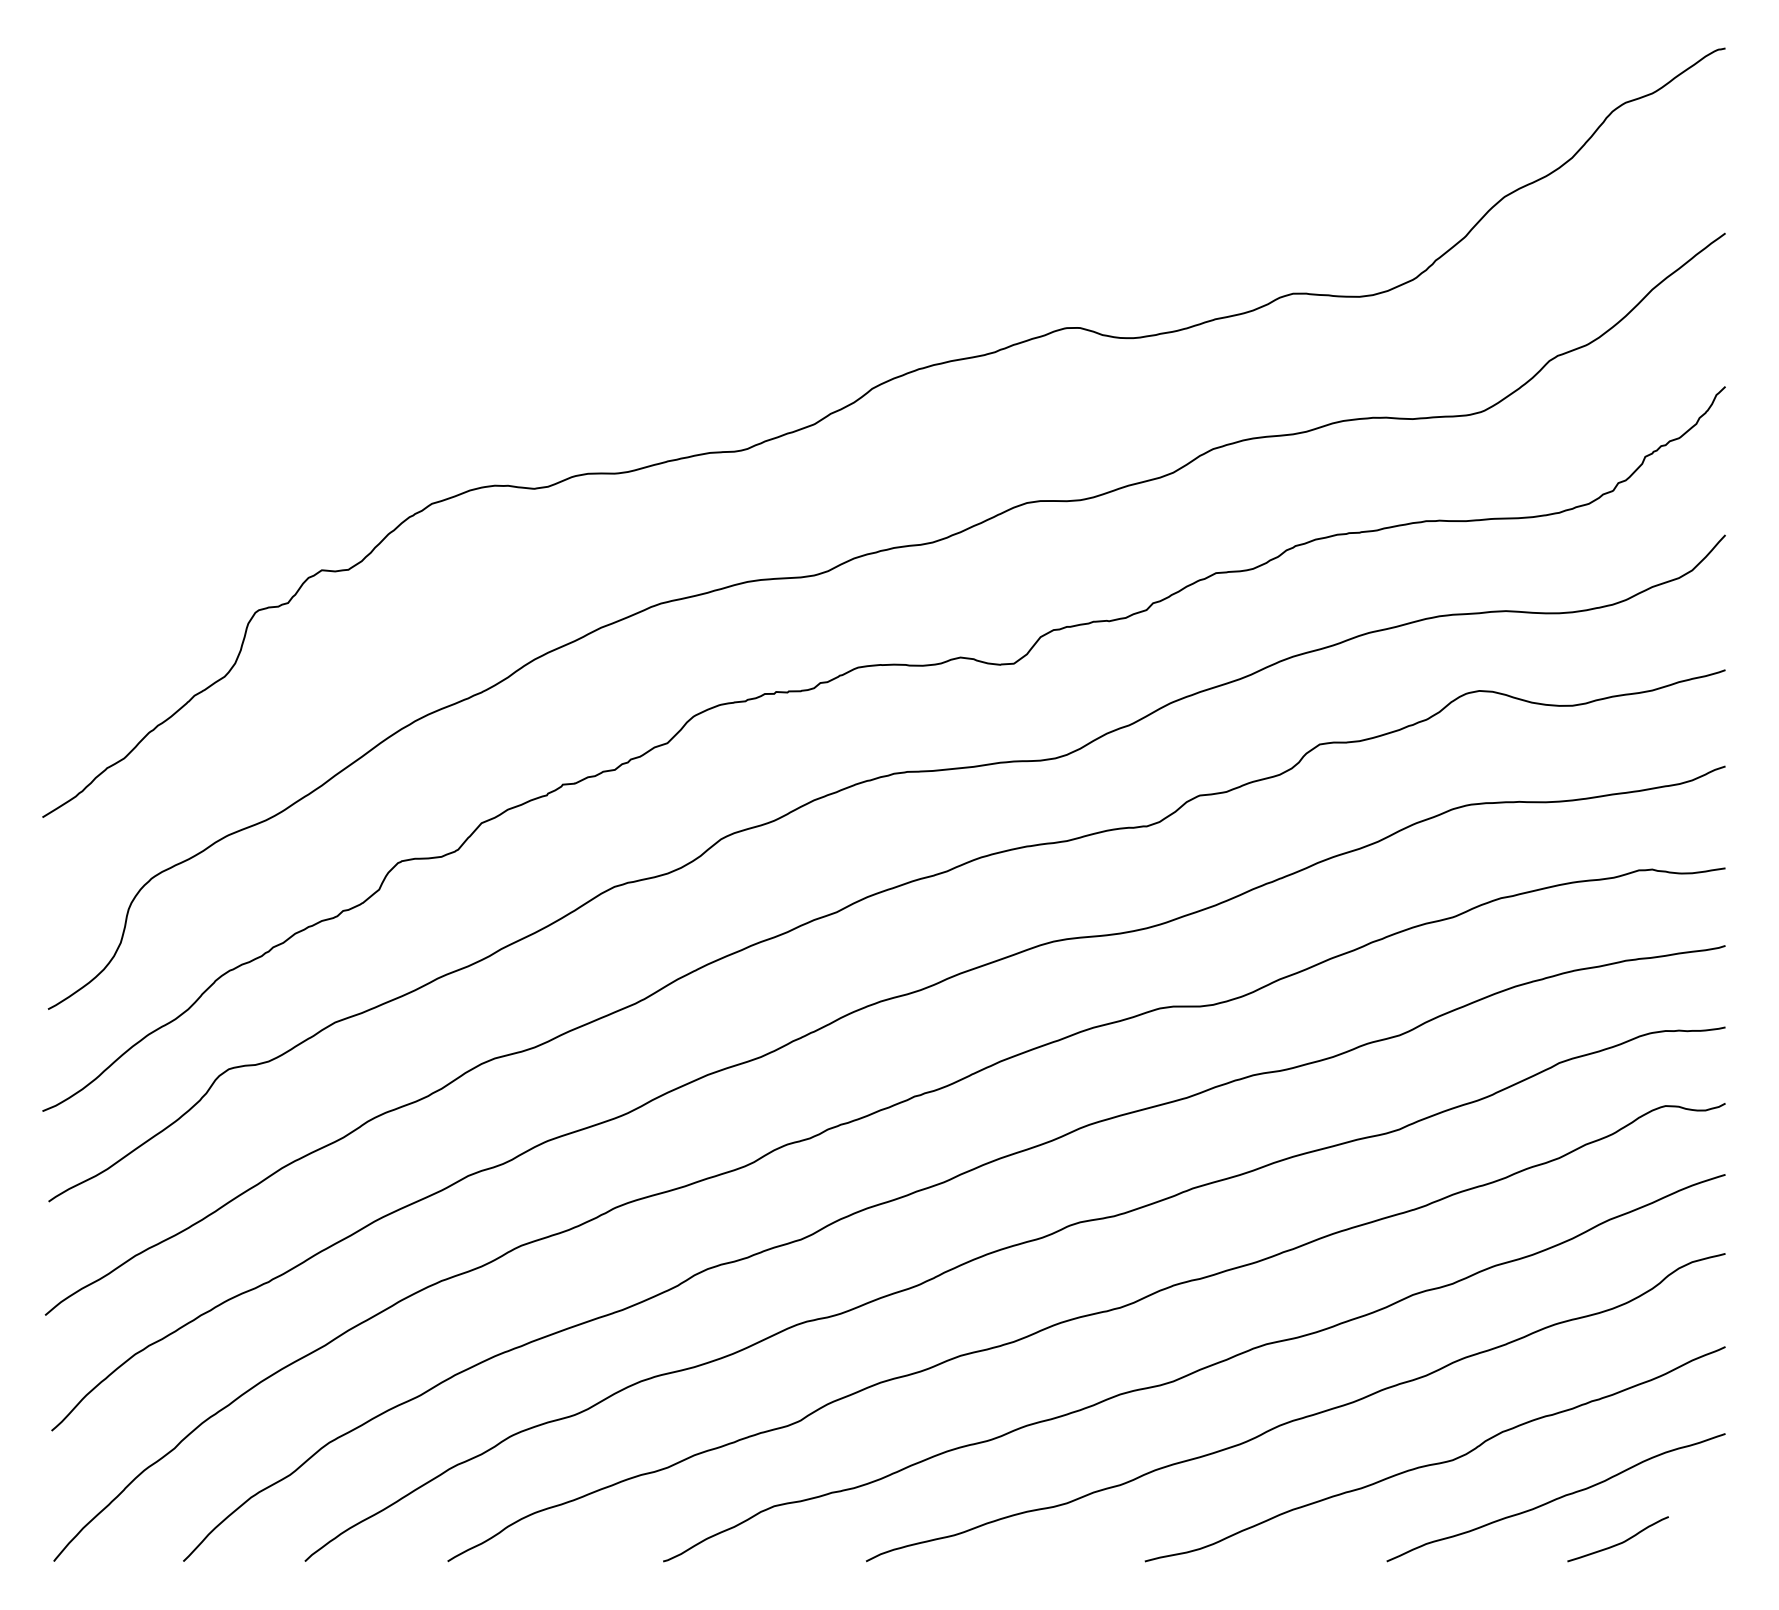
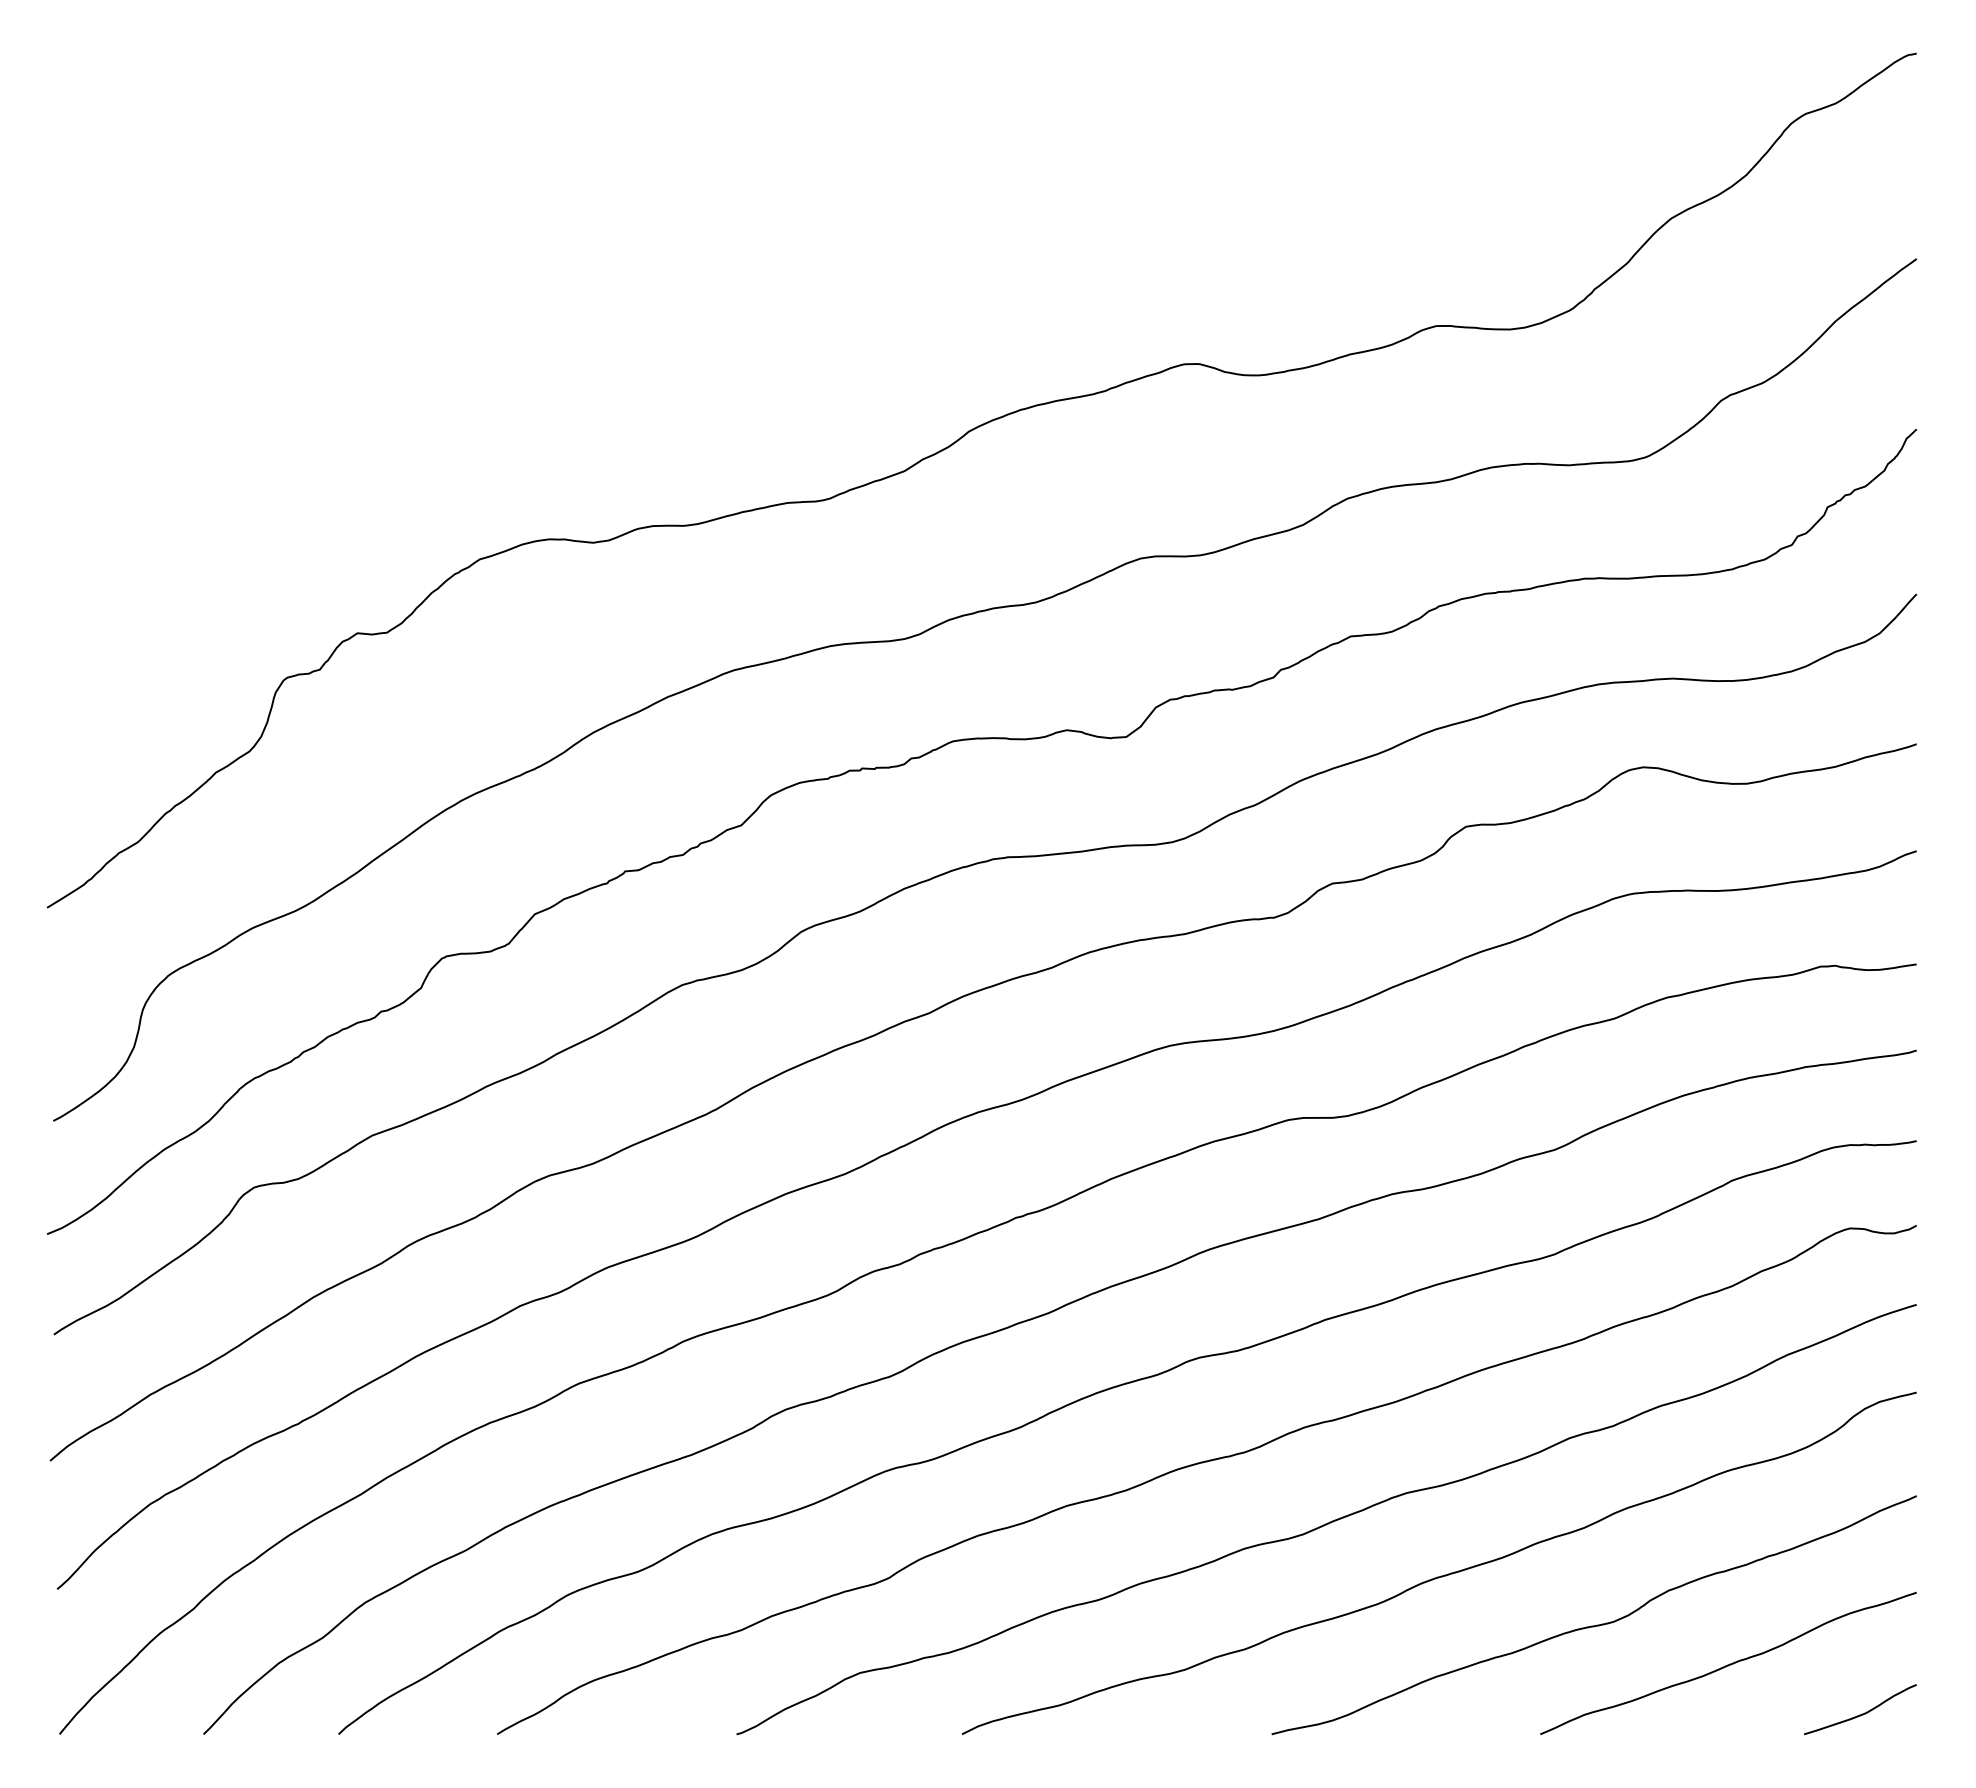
curve: (1620, 1542) -> (1862, 1713), moved

